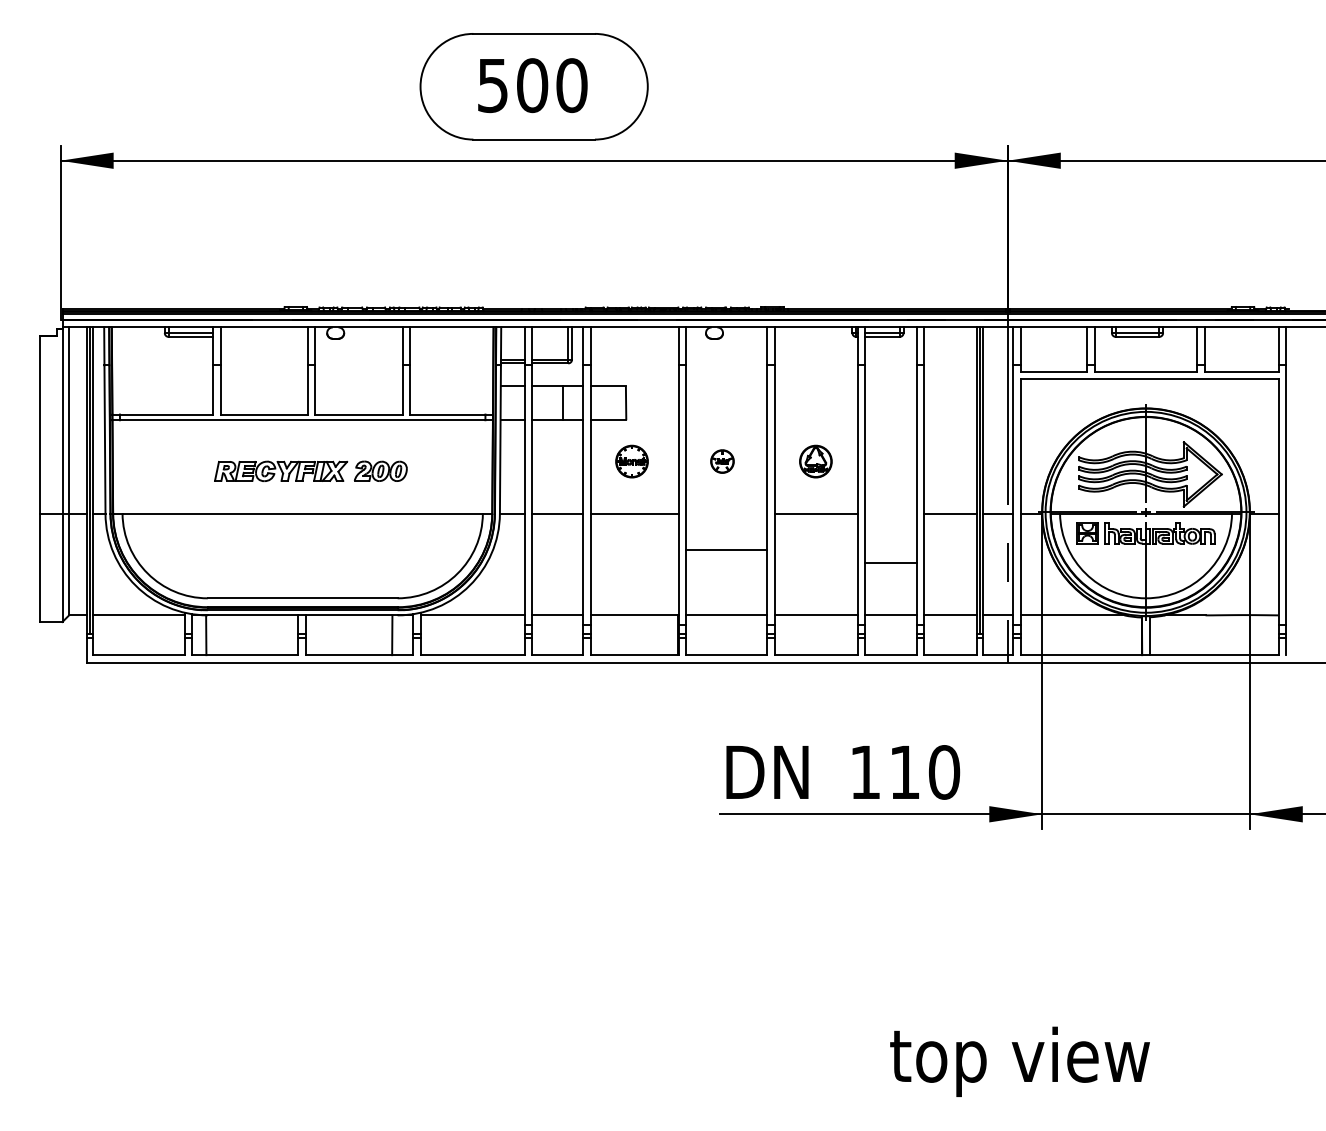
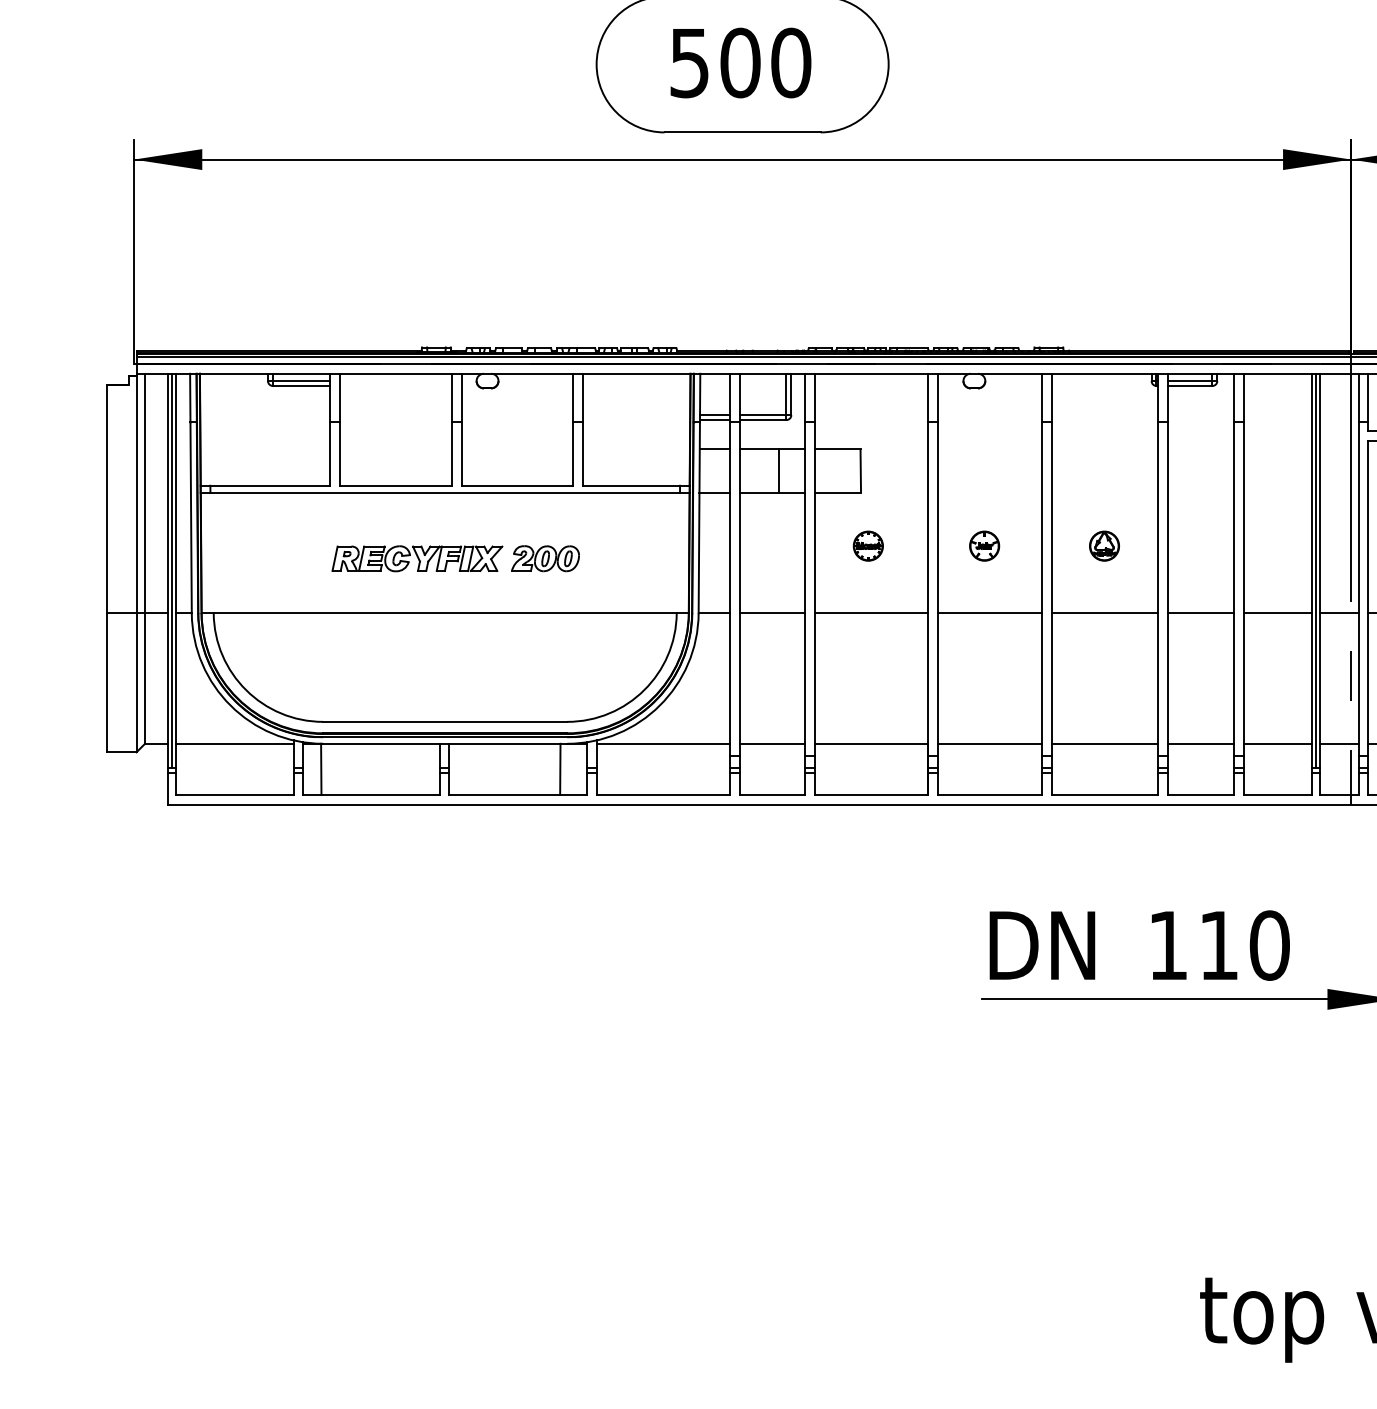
part: (631, 461) -> (867, 546), size x0.71
part: (815, 461) -> (1104, 546), size x0.71
line: (726, 549) -> (989, 612), moved
line: (890, 562) -> (1200, 612), moved

